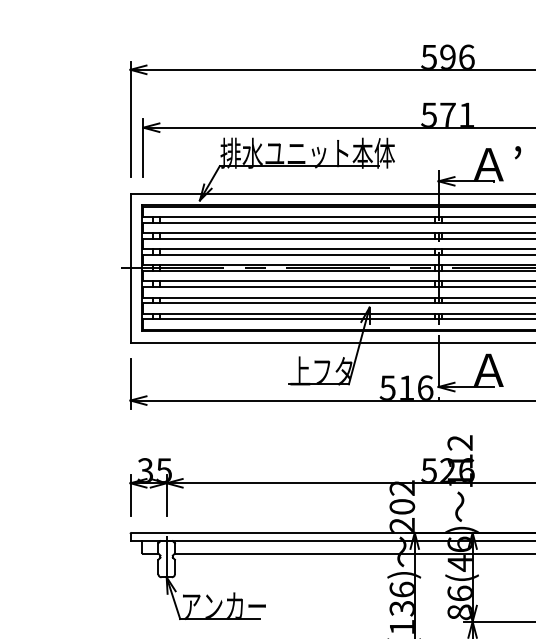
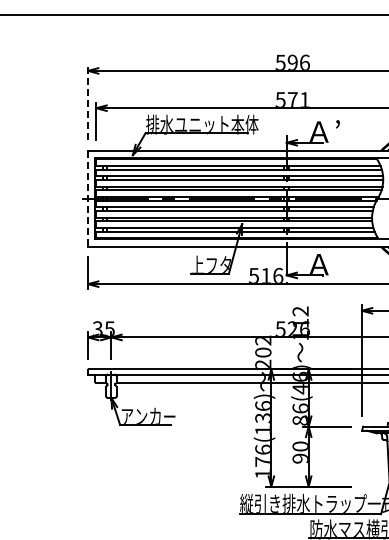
line: (131, 118) -> (88, 102), solid -> dashed
line: (131, 267) -> (88, 198), solid -> dashed

